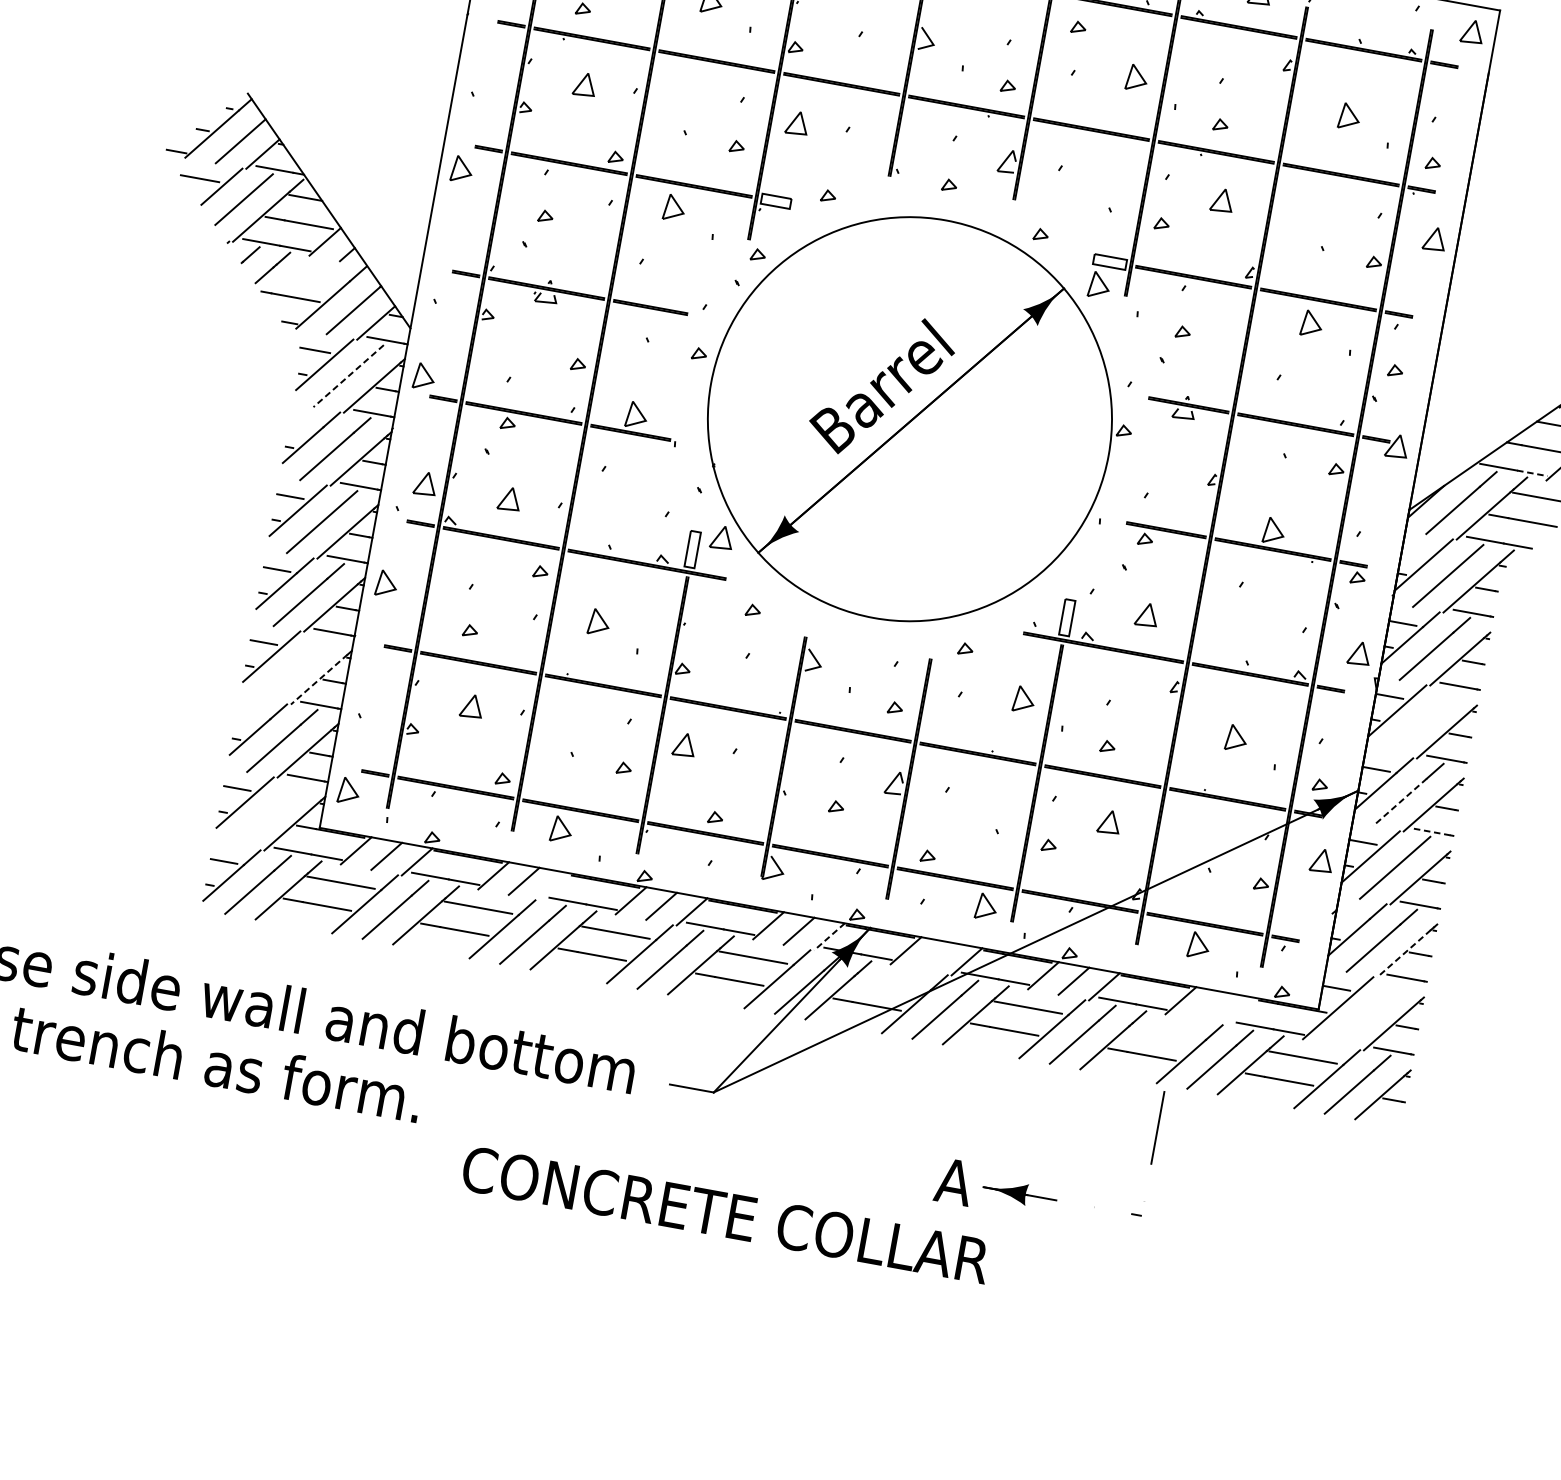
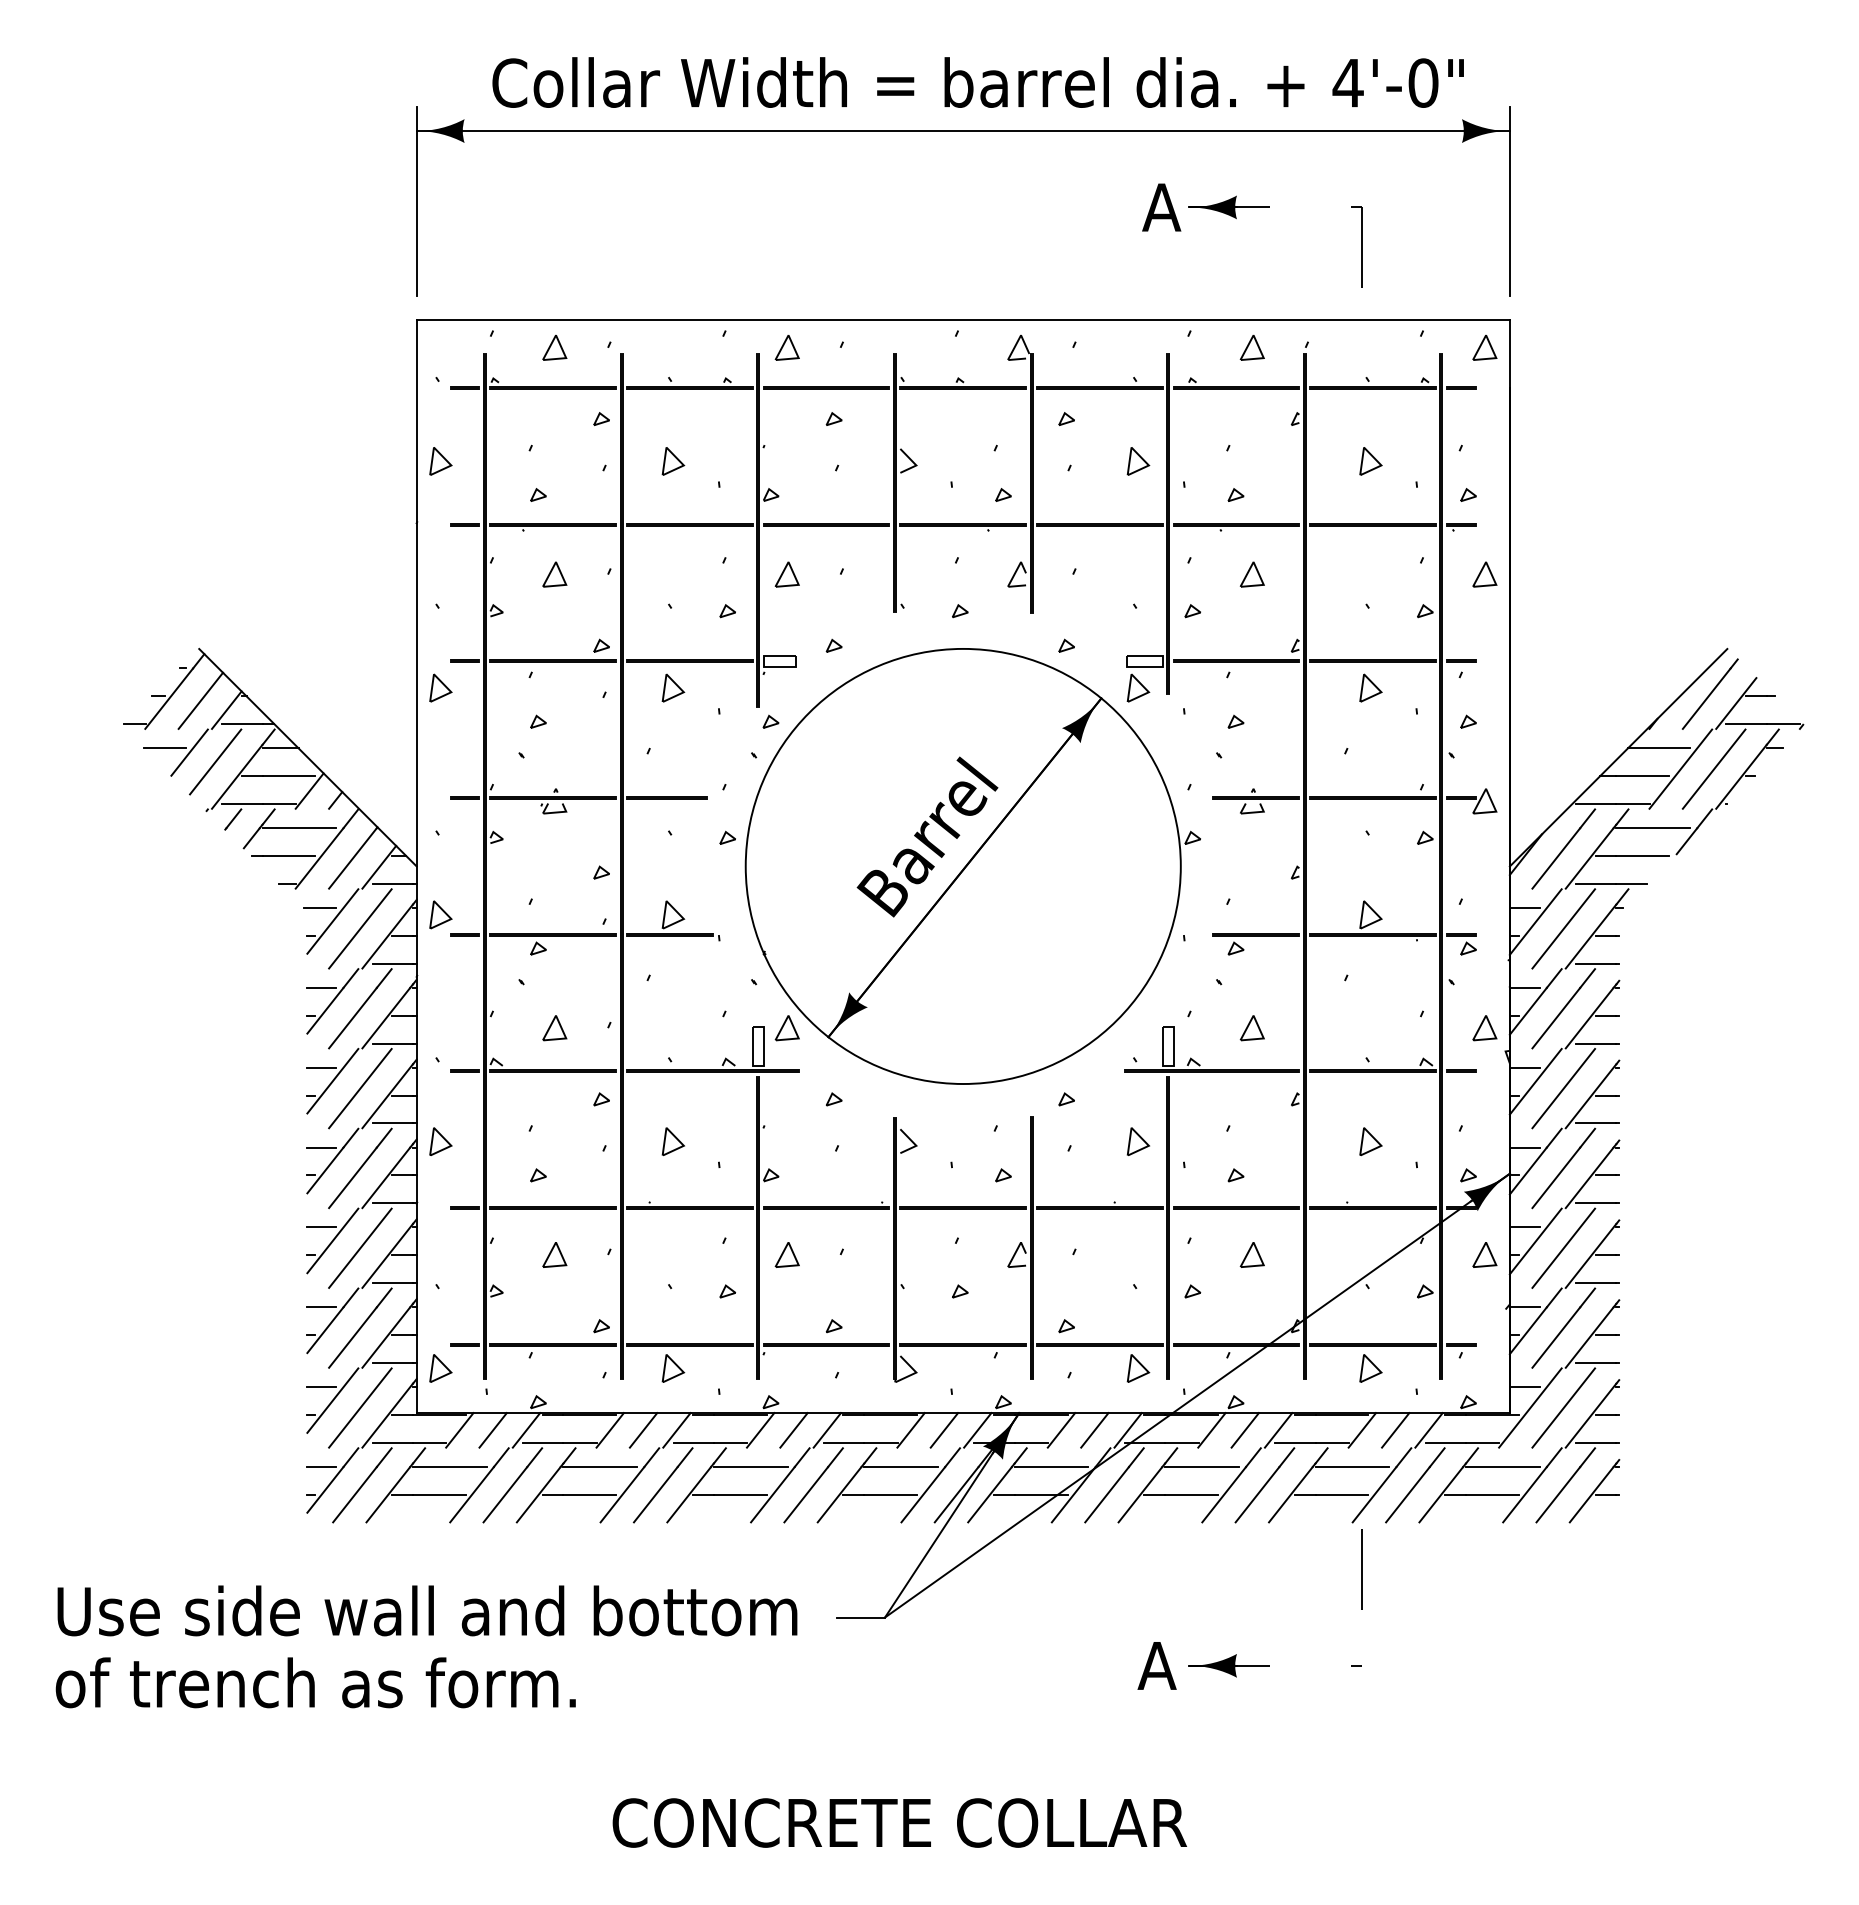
line: (309, 274) -> (299, 828), added
line: (348, 376) -> (360, 929), dashed -> solid
line: (303, 423) -> (321, 987), added
line: (1532, 472) -> (1633, 803), dashed -> solid
line: (423, 481) -> (459, 1026), removed
line: (1415, 550) -> (1524, 908), added
line: (295, 667) -> (360, 1247), added
line: (319, 679) -> (387, 1255), dashed -> solid
line: (250, 715) -> (321, 1307), added
line: (1421, 721) -> (1563, 1088), added
line: (1400, 801) -> (1556, 1177), dashed -> solid
line: (269, 813) -> (360, 1407), added
line: (1432, 832) -> (1596, 1203), dashed -> solid
line: (554, 886) -> (676, 1430), added
line: (1349, 915) -> (1524, 1307), added
line: (829, 936) -> (977, 1430), dashed -> solid
line: (1403, 953) -> (1589, 1337), dashed -> solid
line: (936, 956) -> (1094, 1430), added
line: (890, 983) -> (1051, 1467), added
line: (1211, 1006) -> (1395, 1430), added
line: (1241, 1011) -> (1428, 1430), added
line: (1368, 1013) -> (1563, 1407), added
line: (1165, 1033) -> (1352, 1467), added
text: (725, 1214) -> (899, 1822), moved

